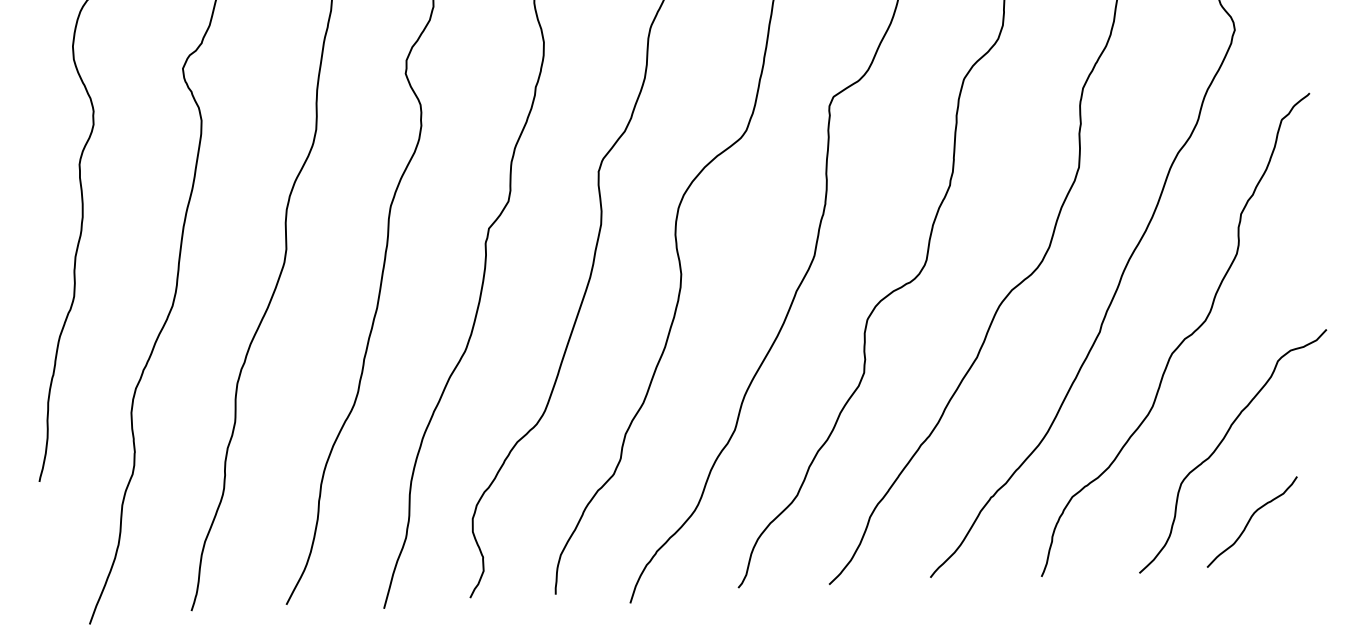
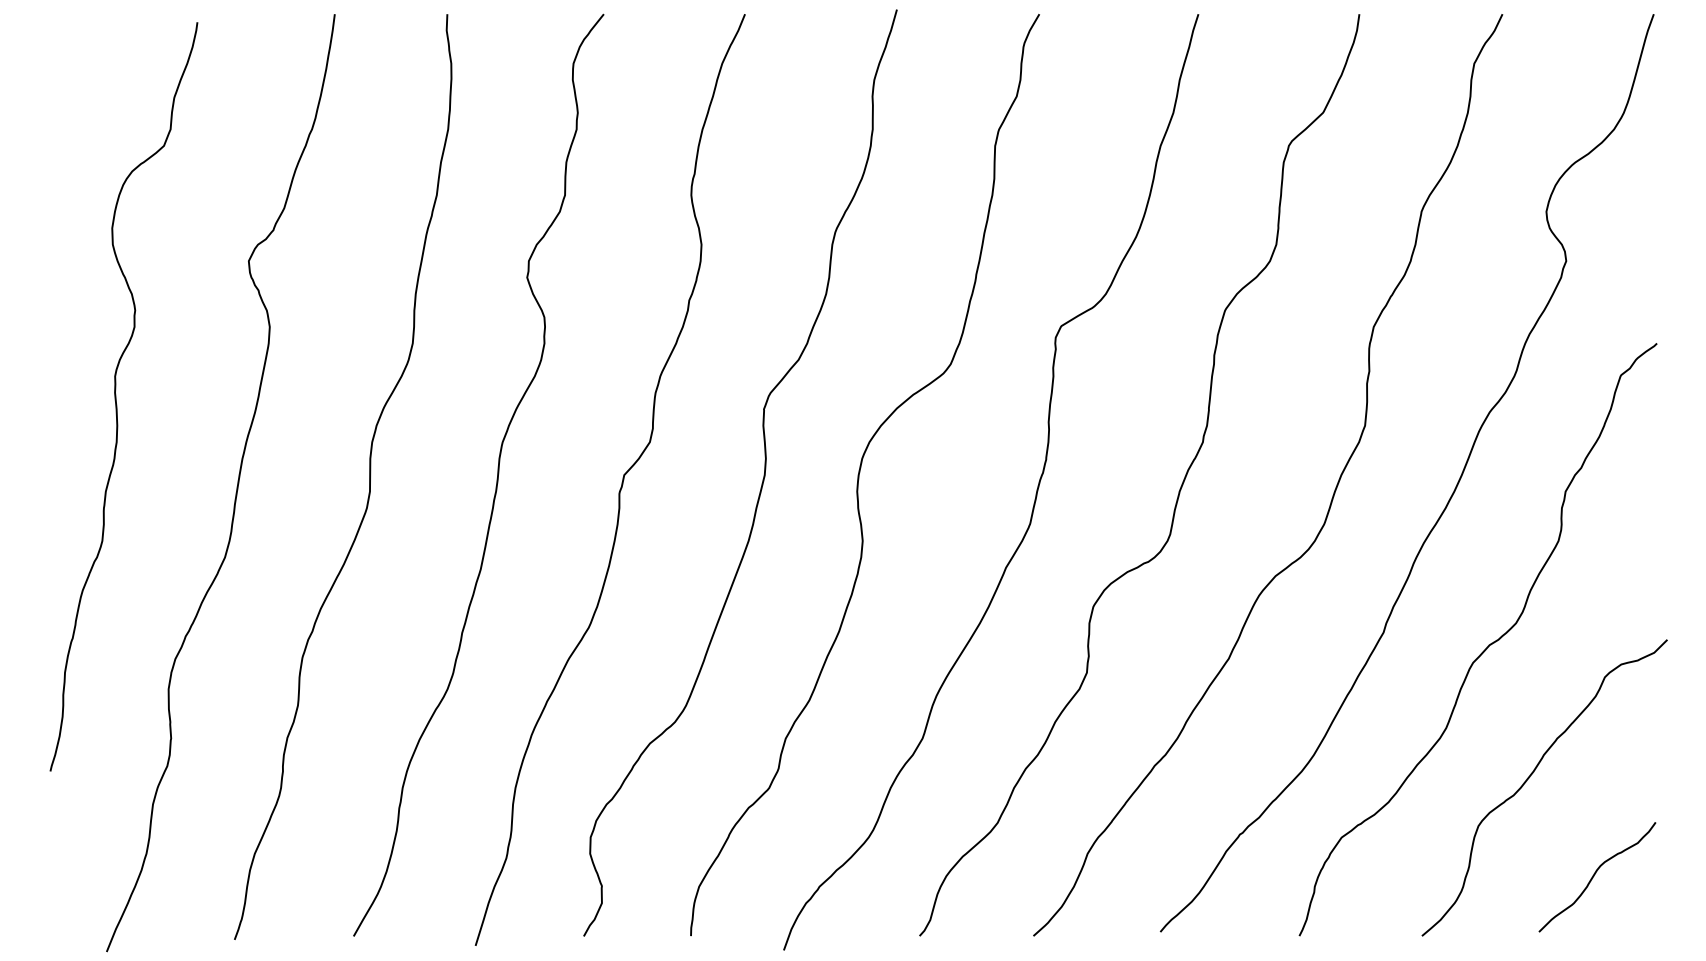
curve: (1249, 521) -> (1594, 876), moved

